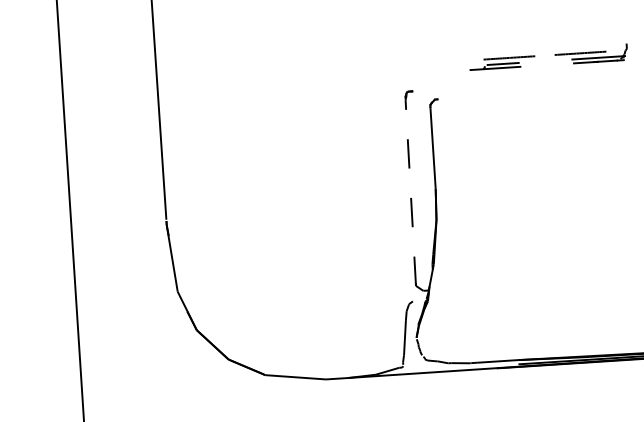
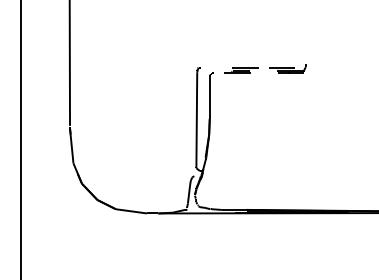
part: (548, 56) -> (265, 68), moved
line: (410, 191) -> (196, 119), dashed -> solid

